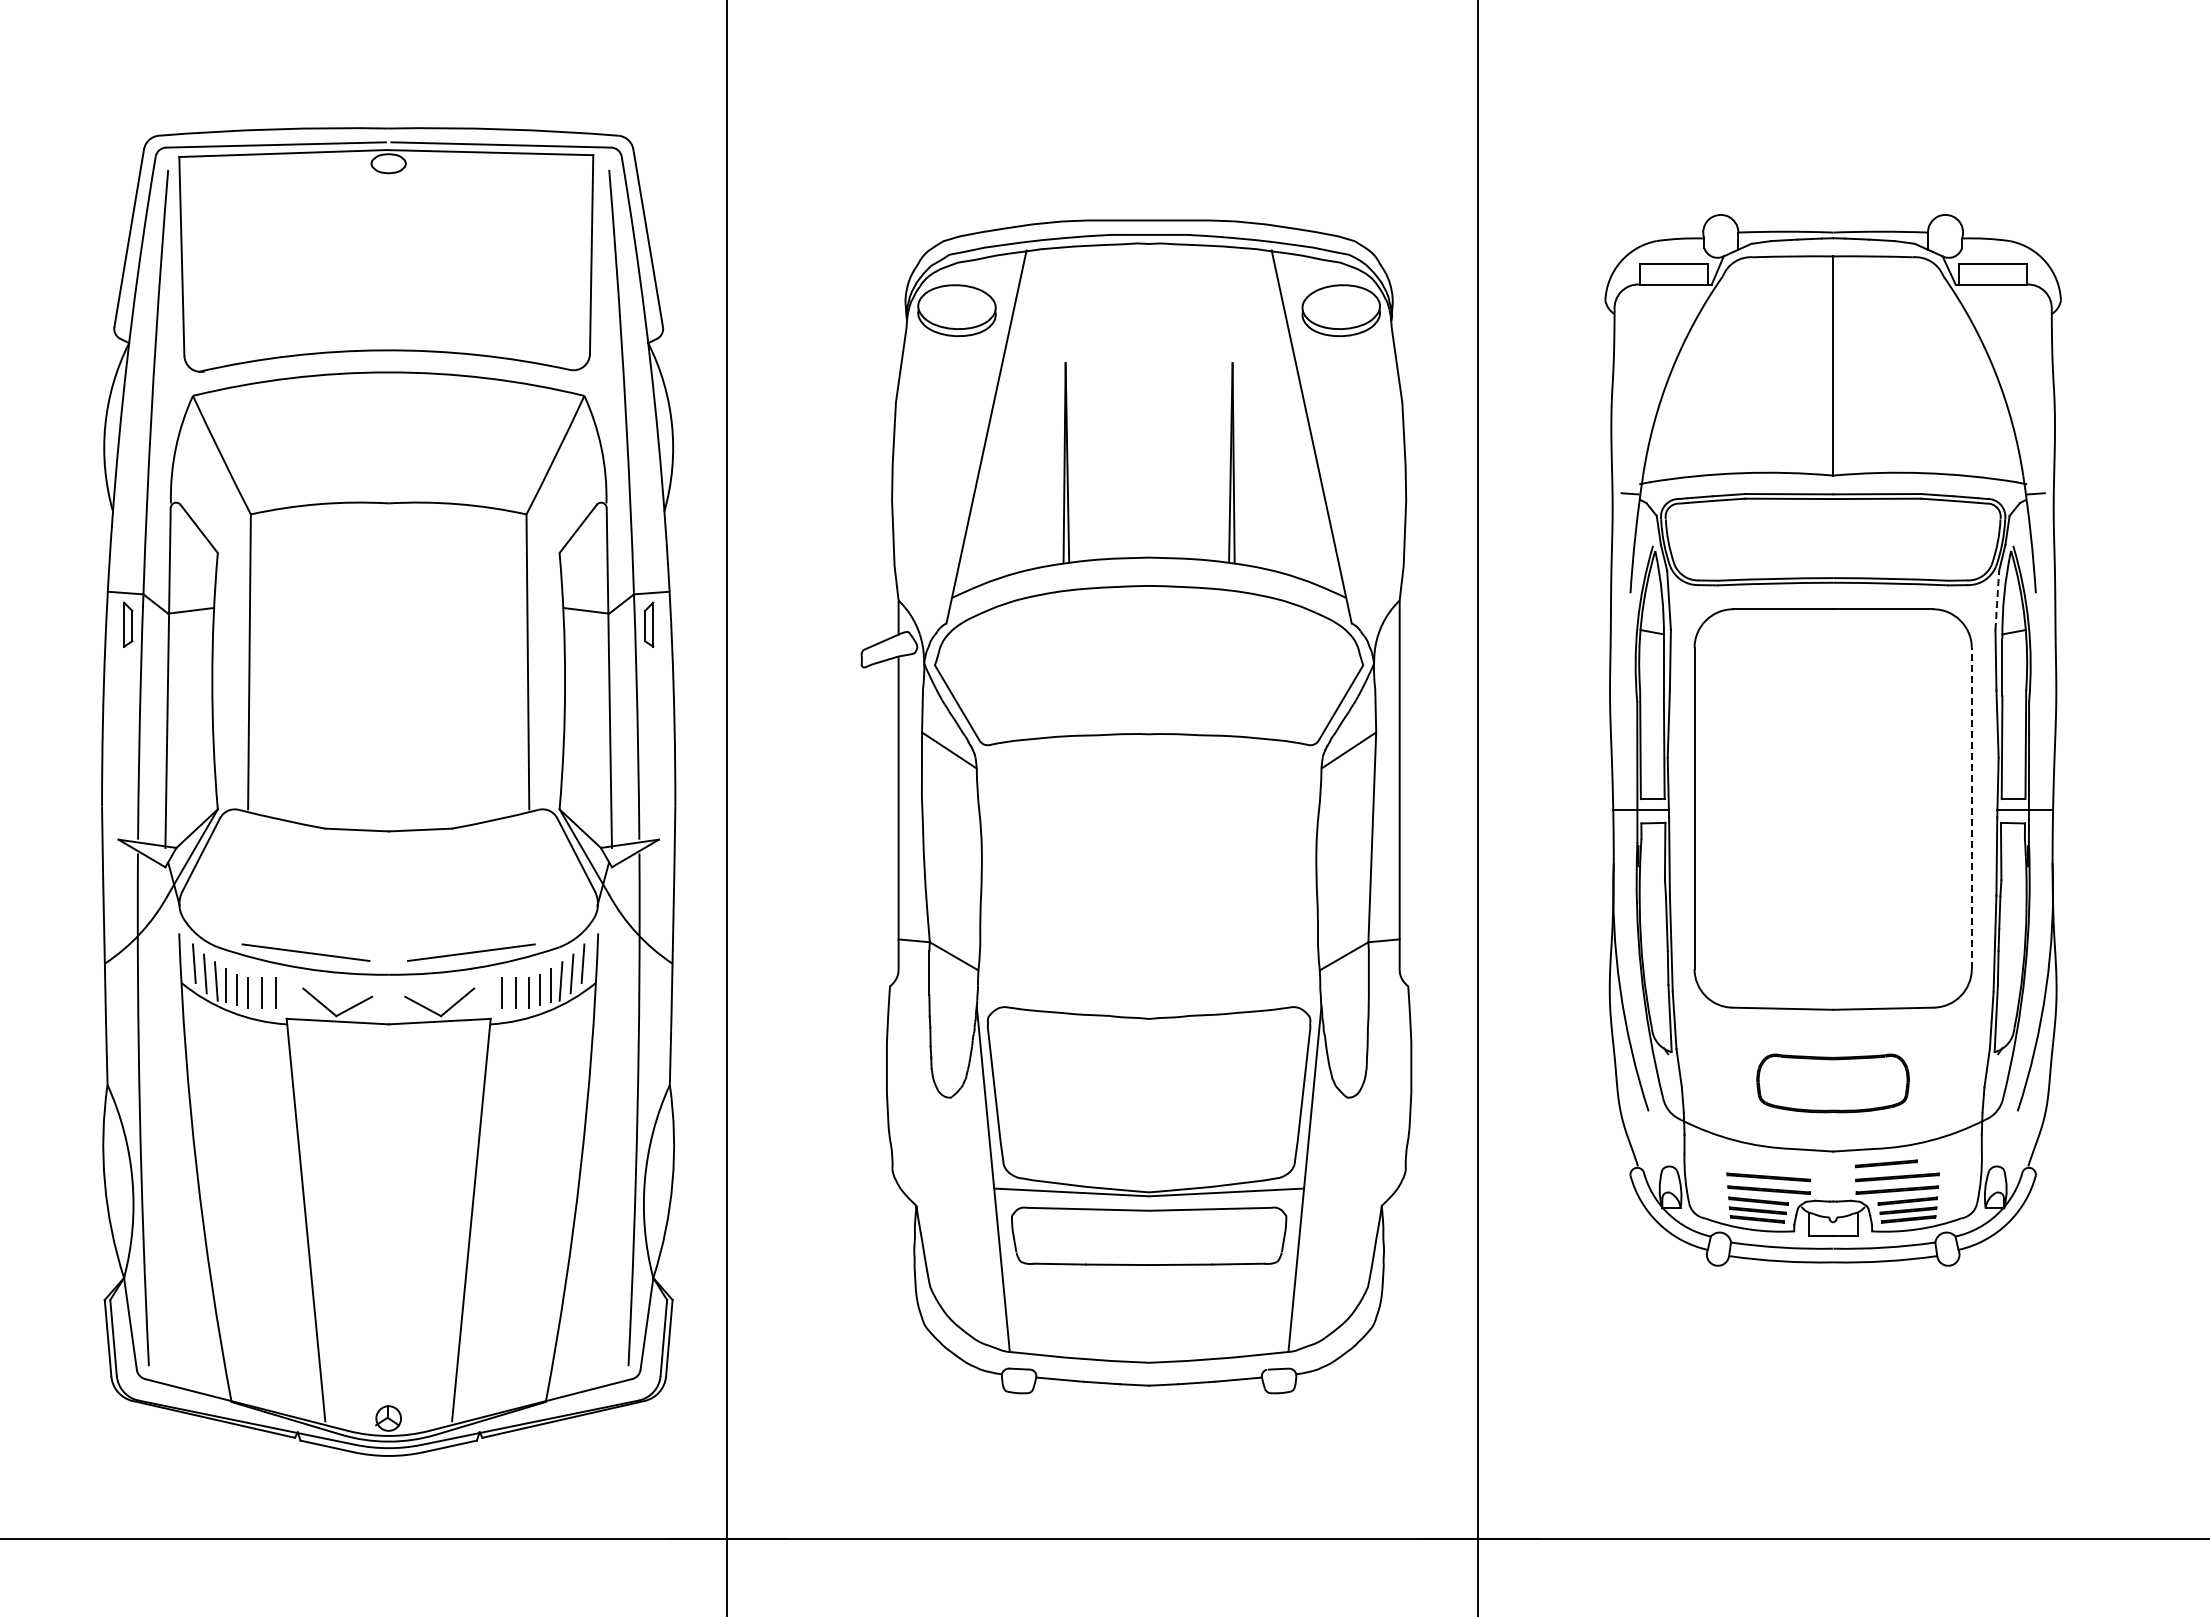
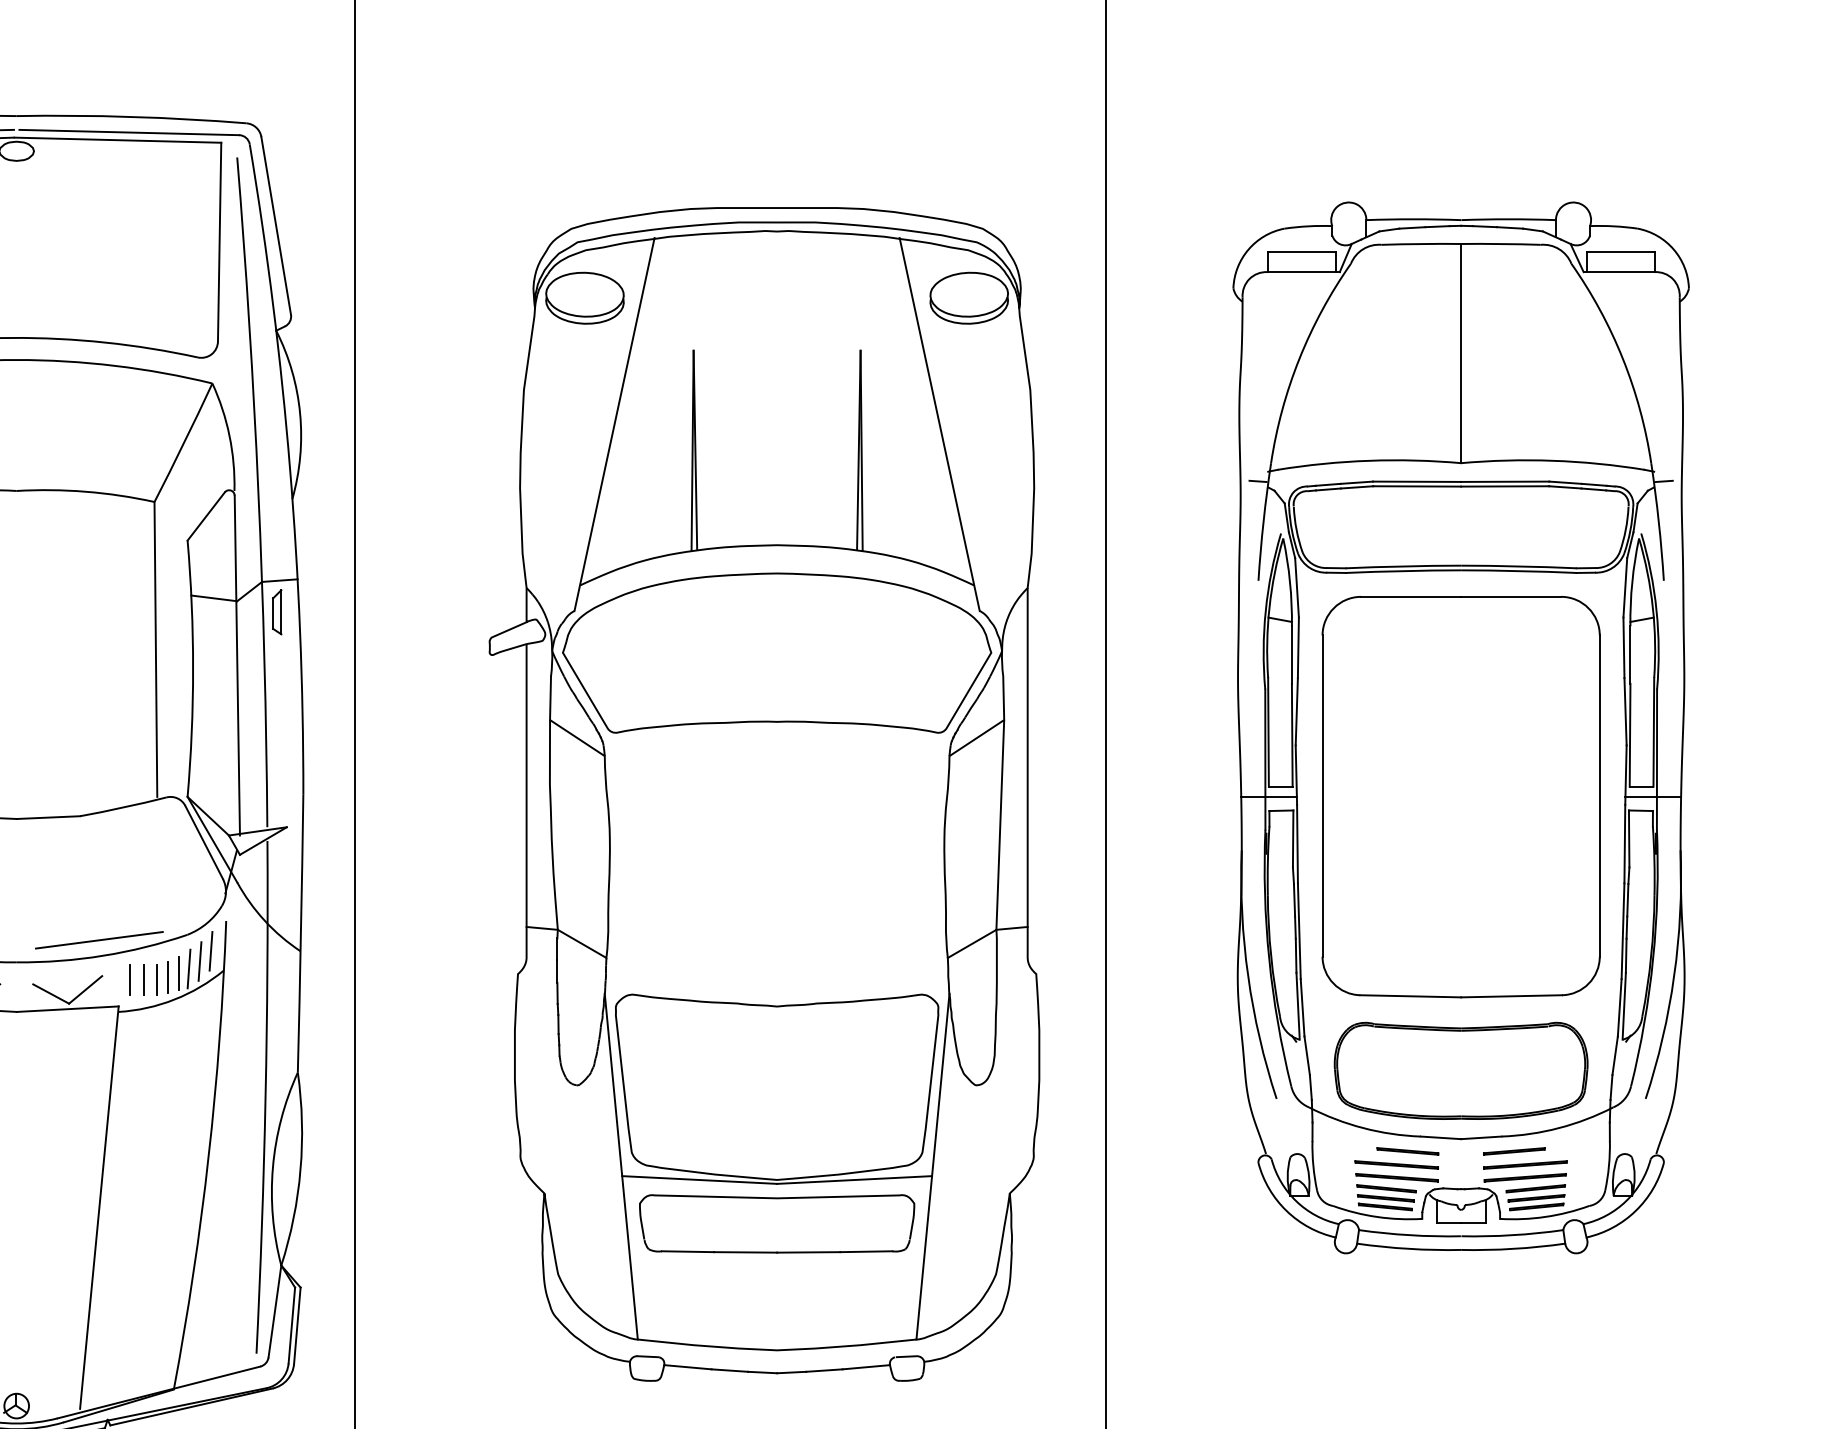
line: (1997, 600) -> (1625, 588), dashed -> solid
line: (1971, 808) -> (1599, 796), dashed -> solid
part: (1832, 1083) -> (1460, 1071), size x1.67
line: (1779, 1163) -> (1407, 1151), added

